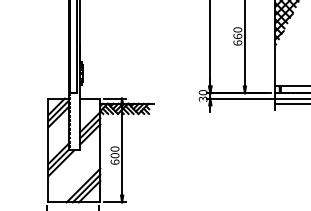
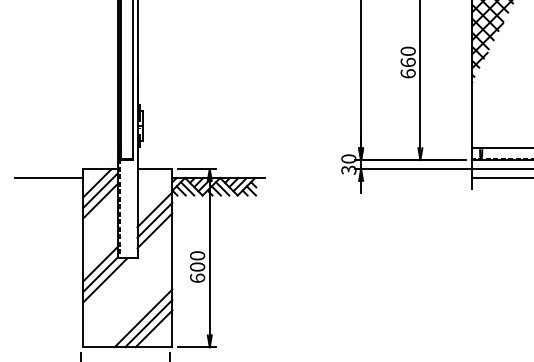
line: (28, 103) -> (49, 177), added

